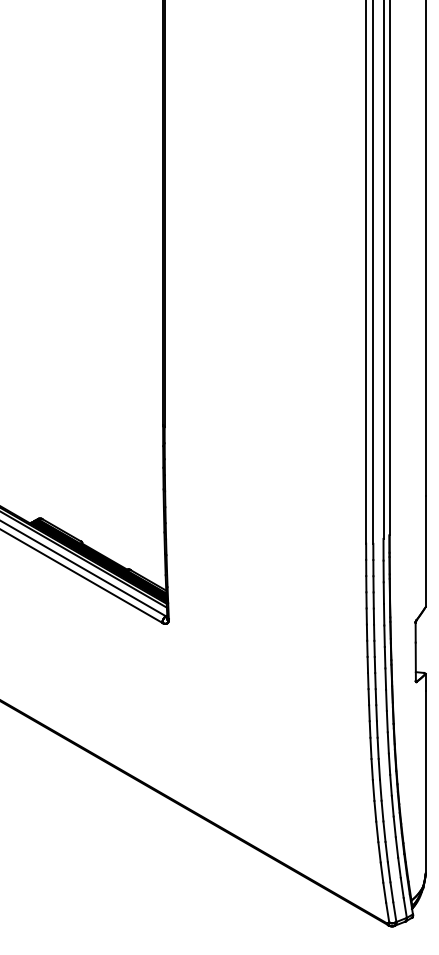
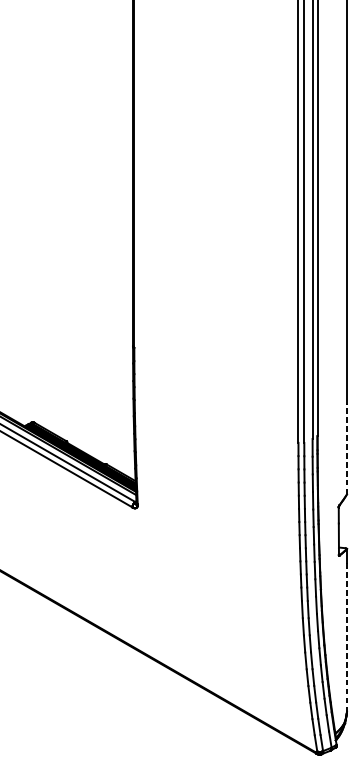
line: (425, 551) -> (346, 449), solid -> dashed
line: (425, 783) -> (346, 638), solid -> dashed

